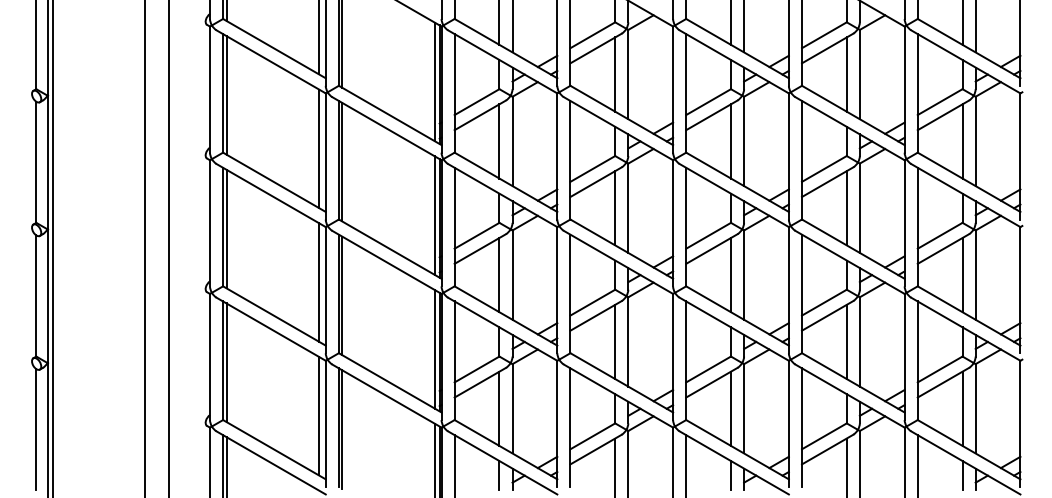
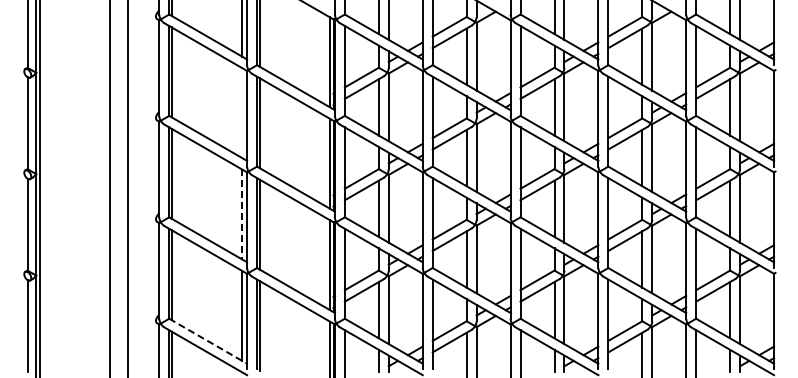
line: (319, 148) -> (242, 112), removed
line: (319, 282) -> (242, 214), solid -> dashed
line: (274, 450) -> (208, 341), solid -> dashed

